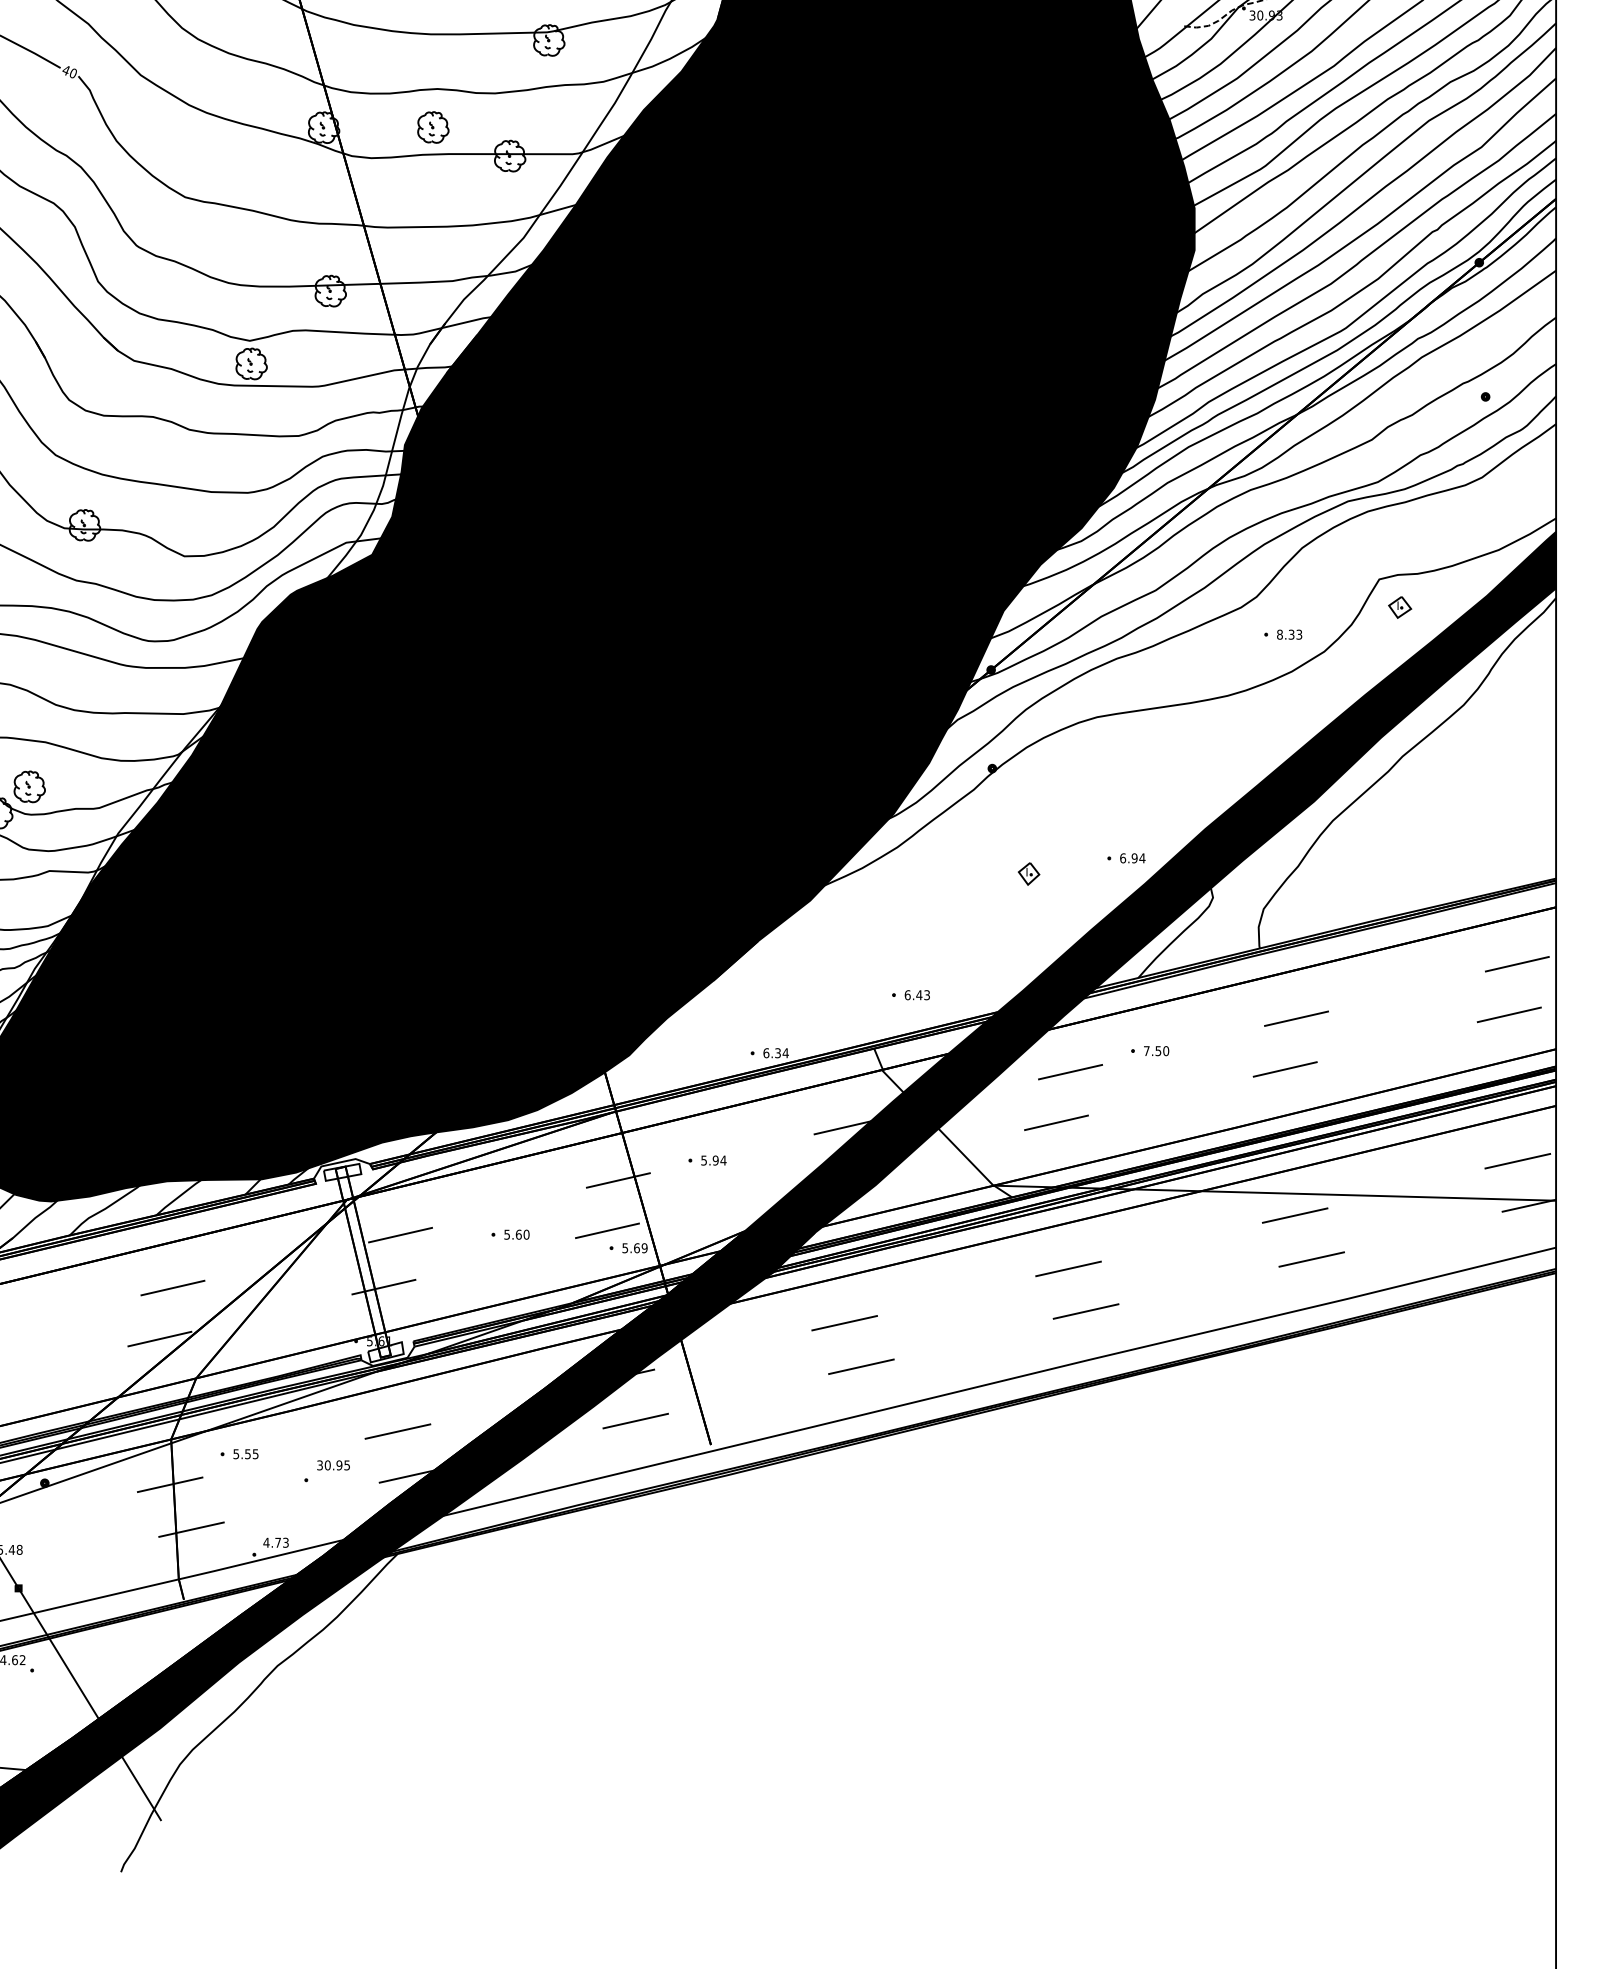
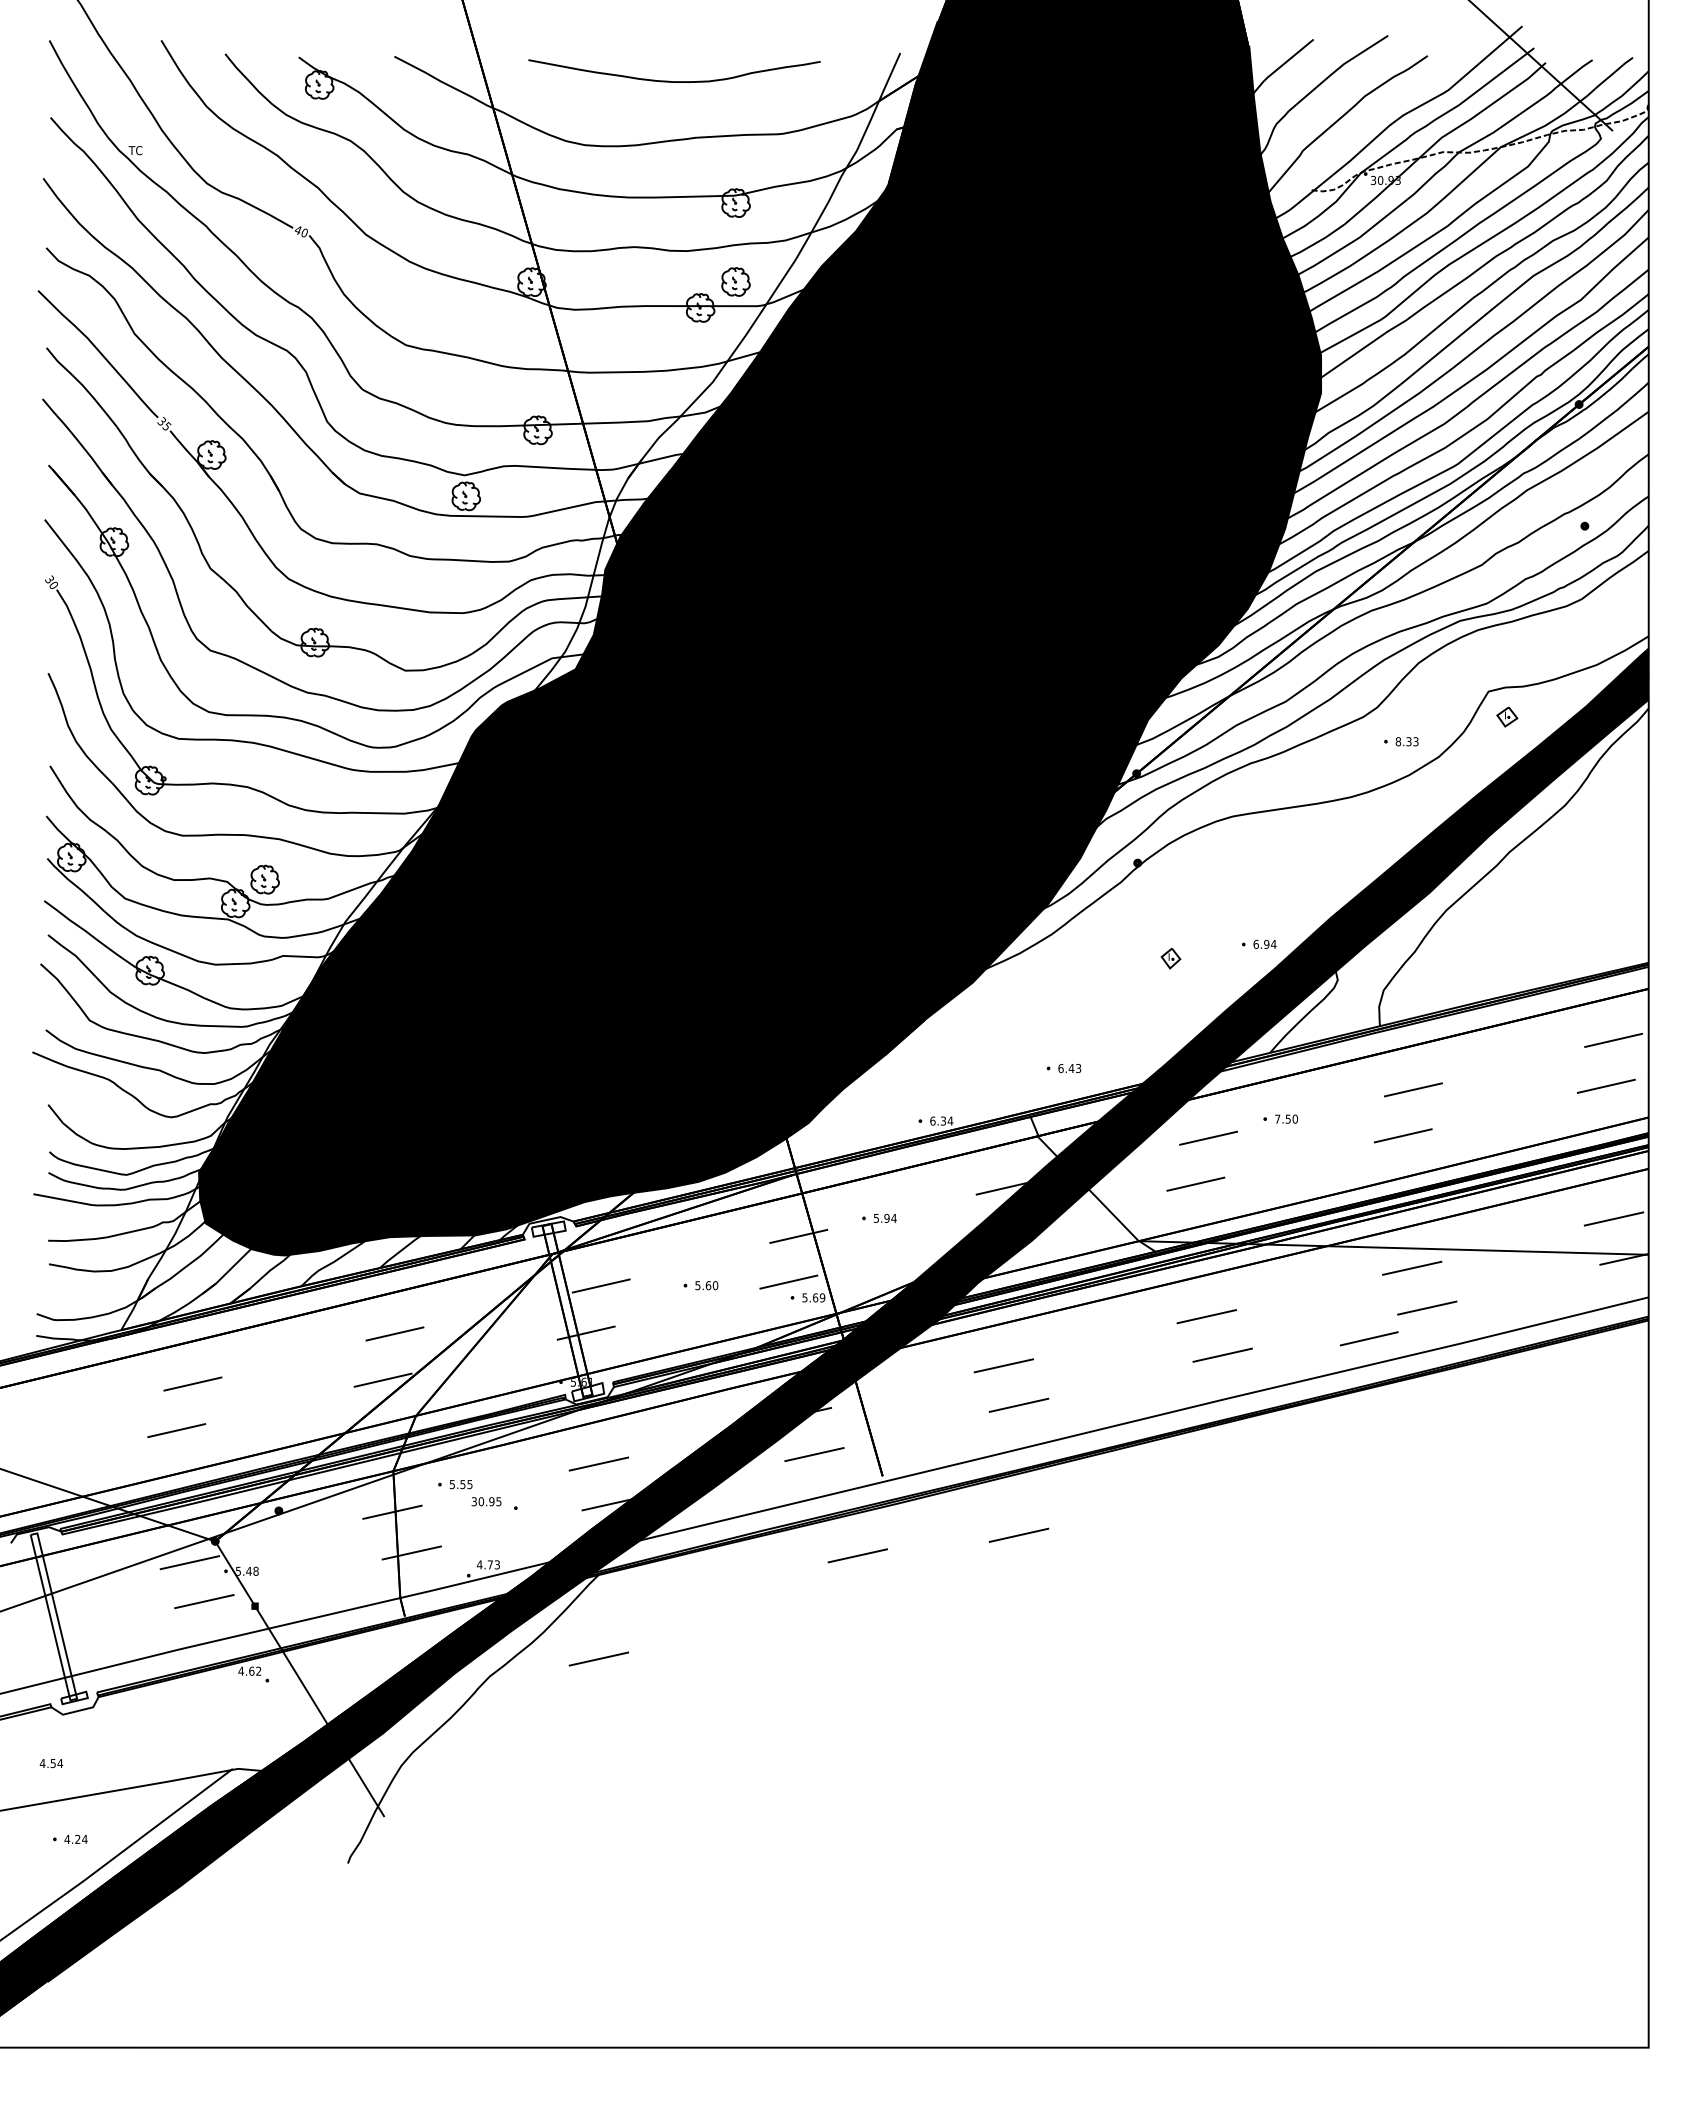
part: (432, 126) -> (735, 281), moved
line: (1248, 1293) -> (1369, 1338), added
text: (333, 1465) -> (486, 1501), moved
line: (860, 1509) -> (1018, 1534), added
line: (683, 1532) -> (857, 1555), added
line: (397, 1646) -> (598, 1658), added

